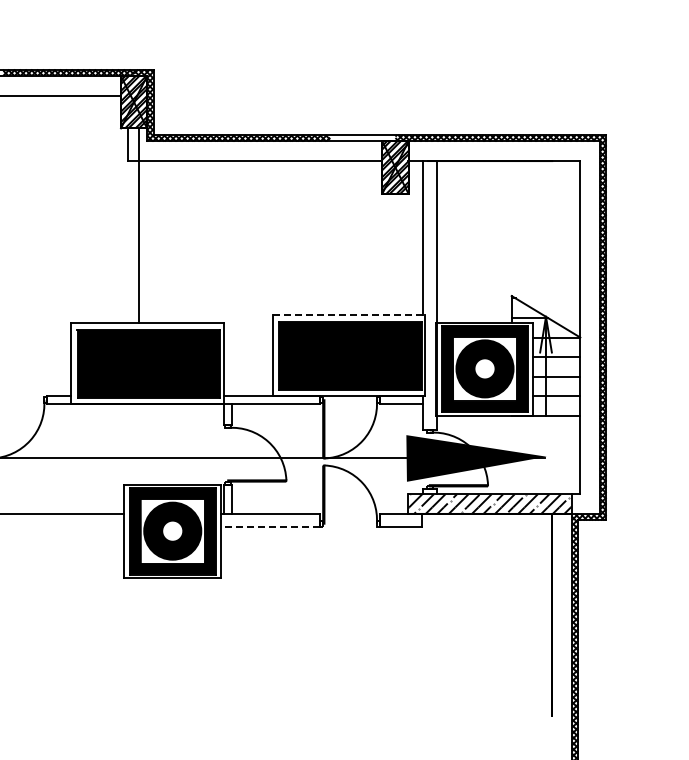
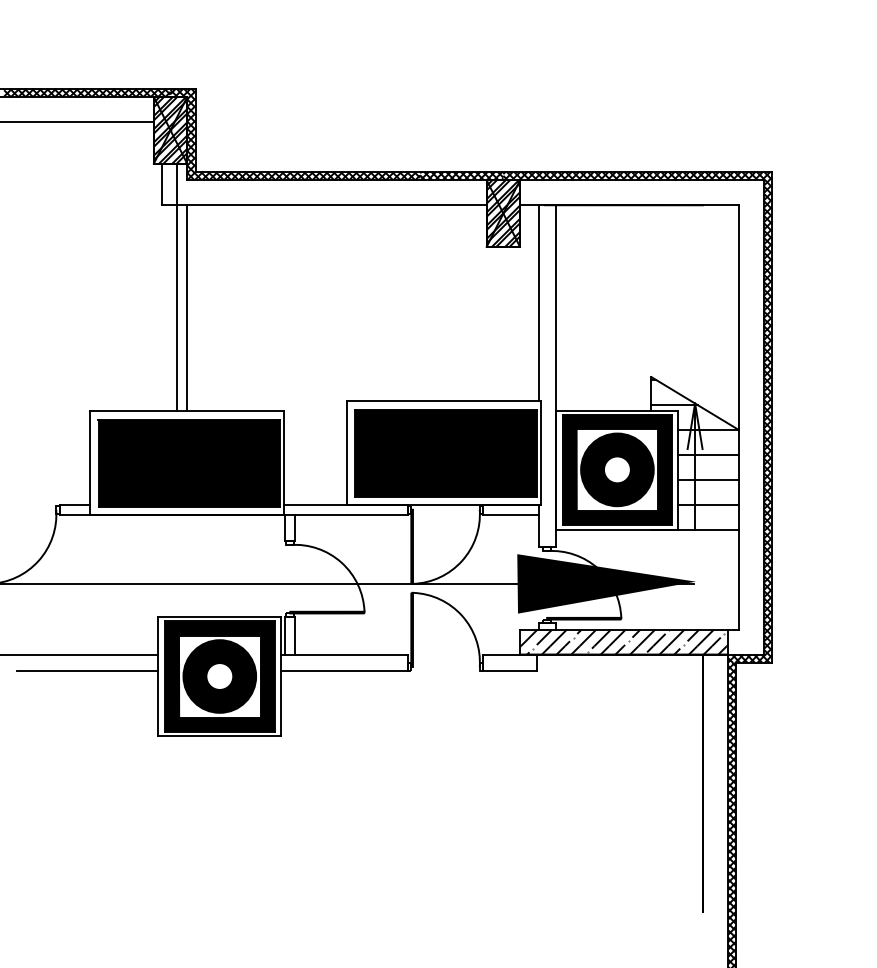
hatch: (362, 137) -> (461, 175), added
line: (147, 241) -> (187, 307), added
line: (349, 314) -> (444, 400), dashed -> solid
line: (68, 526) -> (87, 670), added
line: (270, 526) -> (344, 670), dashed -> solid

